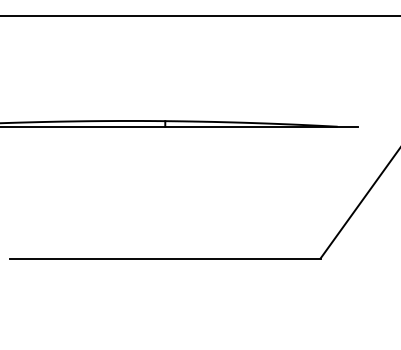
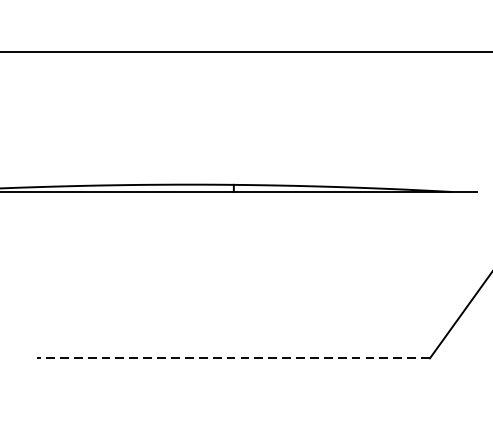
line: (164, 258) -> (232, 358), solid -> dashed

